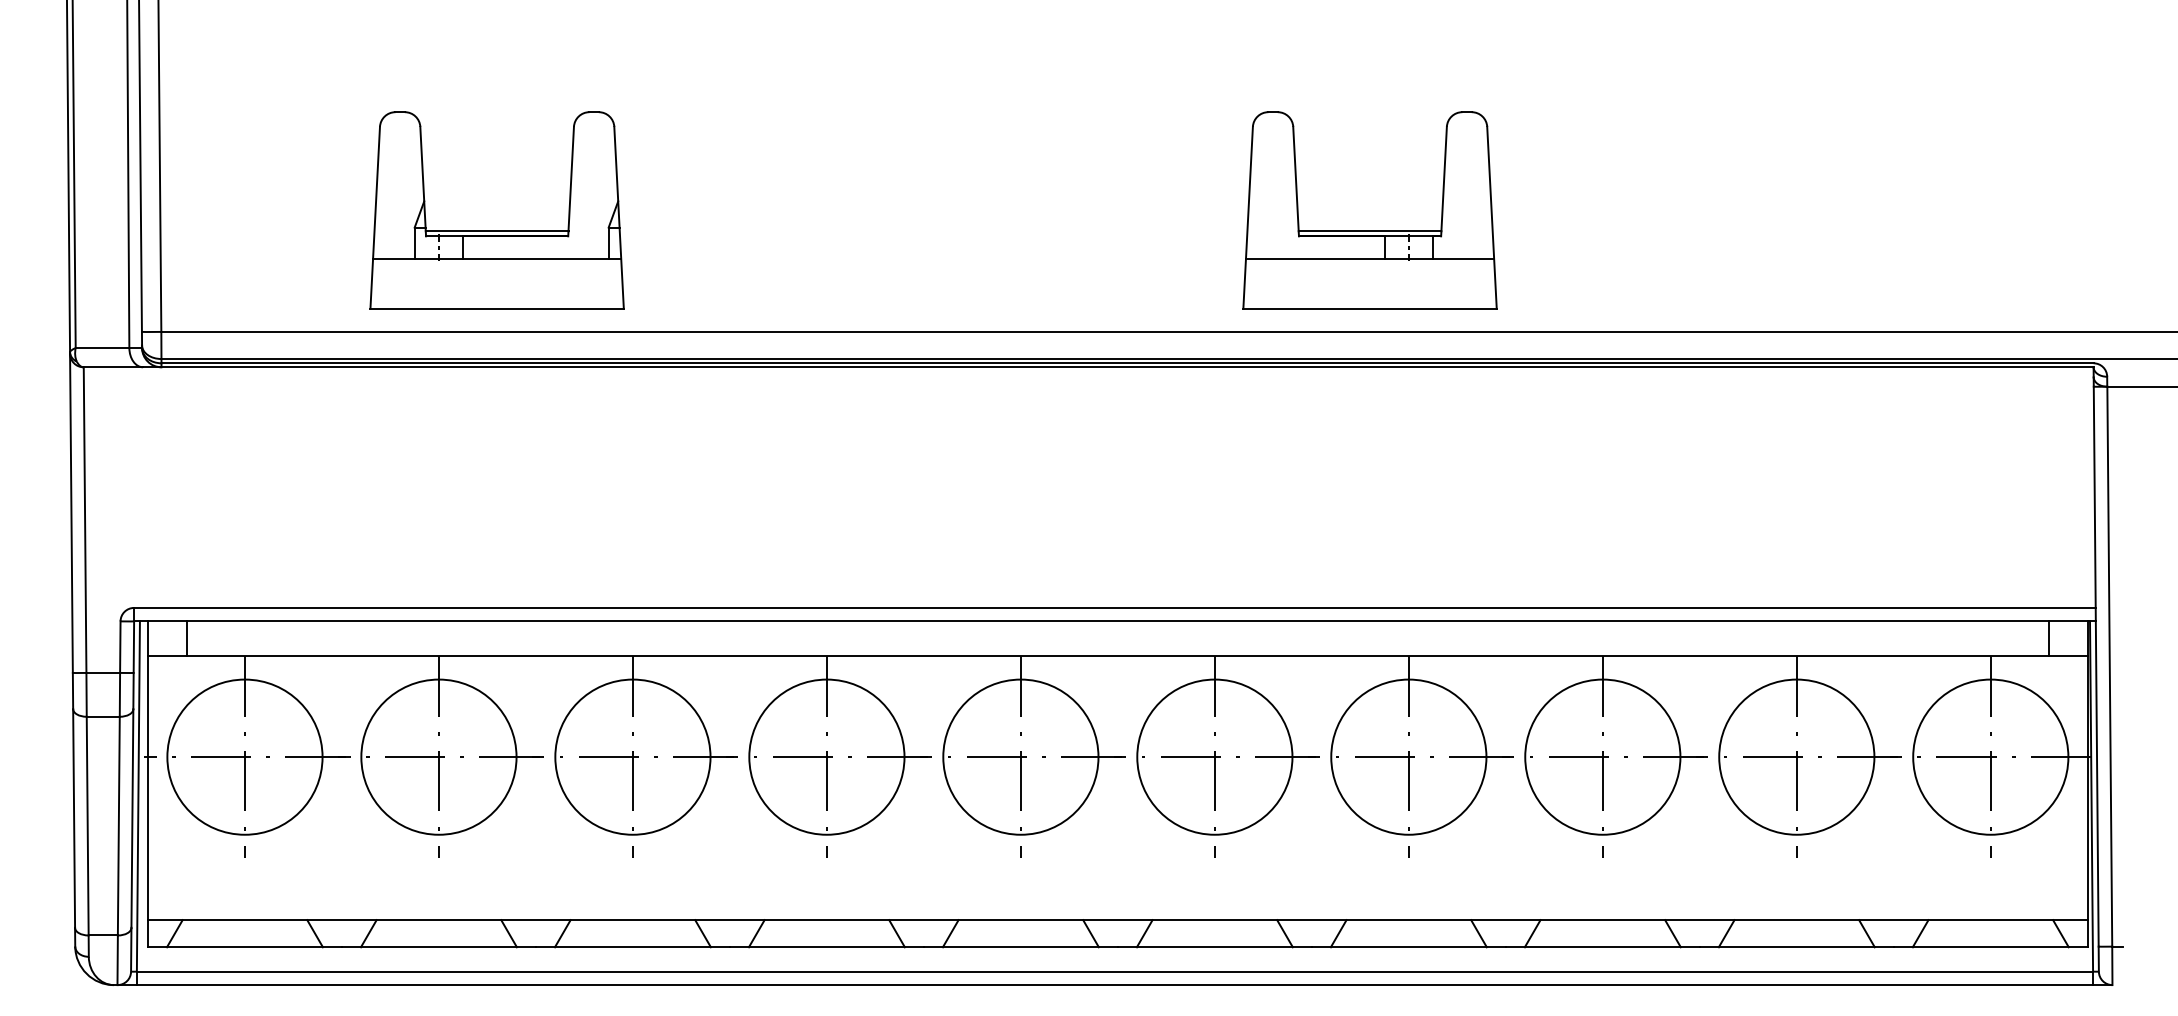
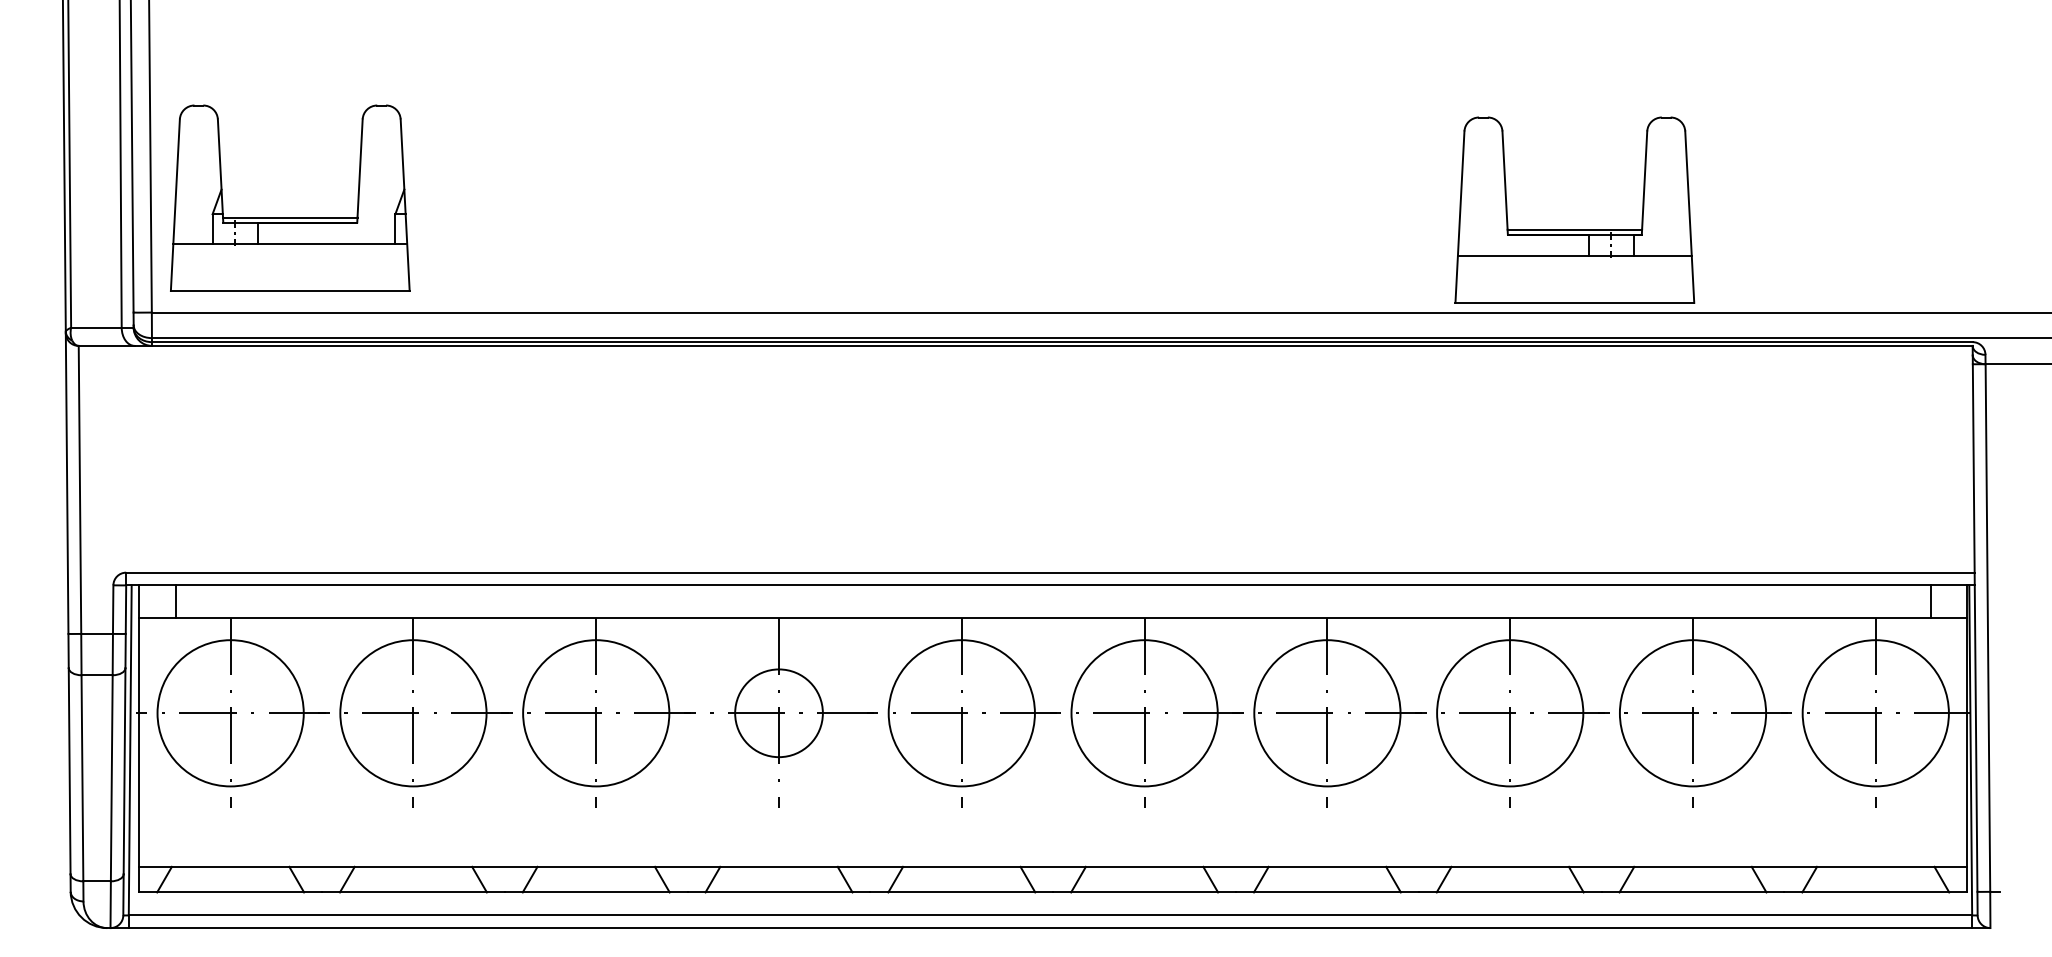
part: (497, 231) -> (290, 217), moved
part: (1369, 231) -> (1574, 229), moved
circle: (826, 757) -> (778, 713), size x0.6

